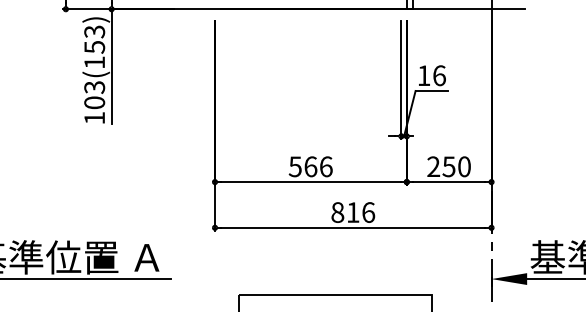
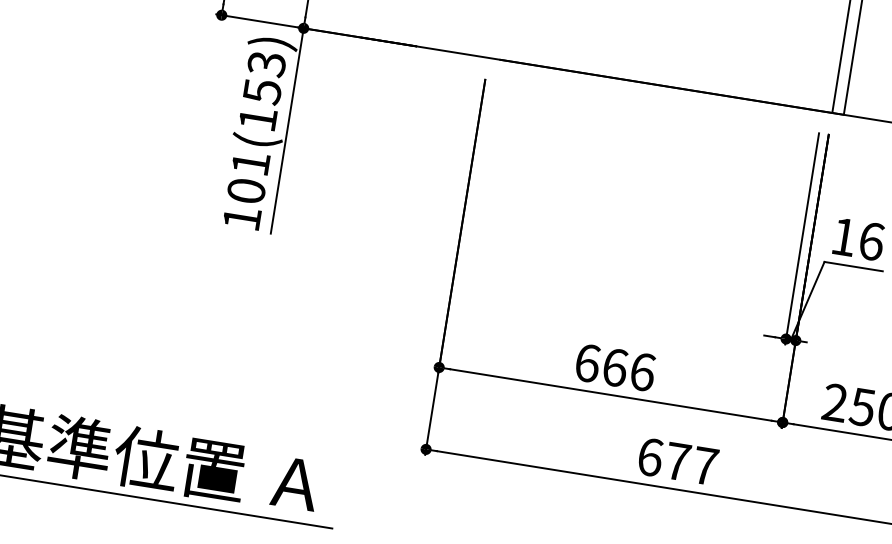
text: (94, 87) -> (250, 163), 103(153) -> 101(153)
text: (294, 166) -> (586, 362), 566 -> 666
text: (353, 212) -> (678, 461), 816 -> 677

